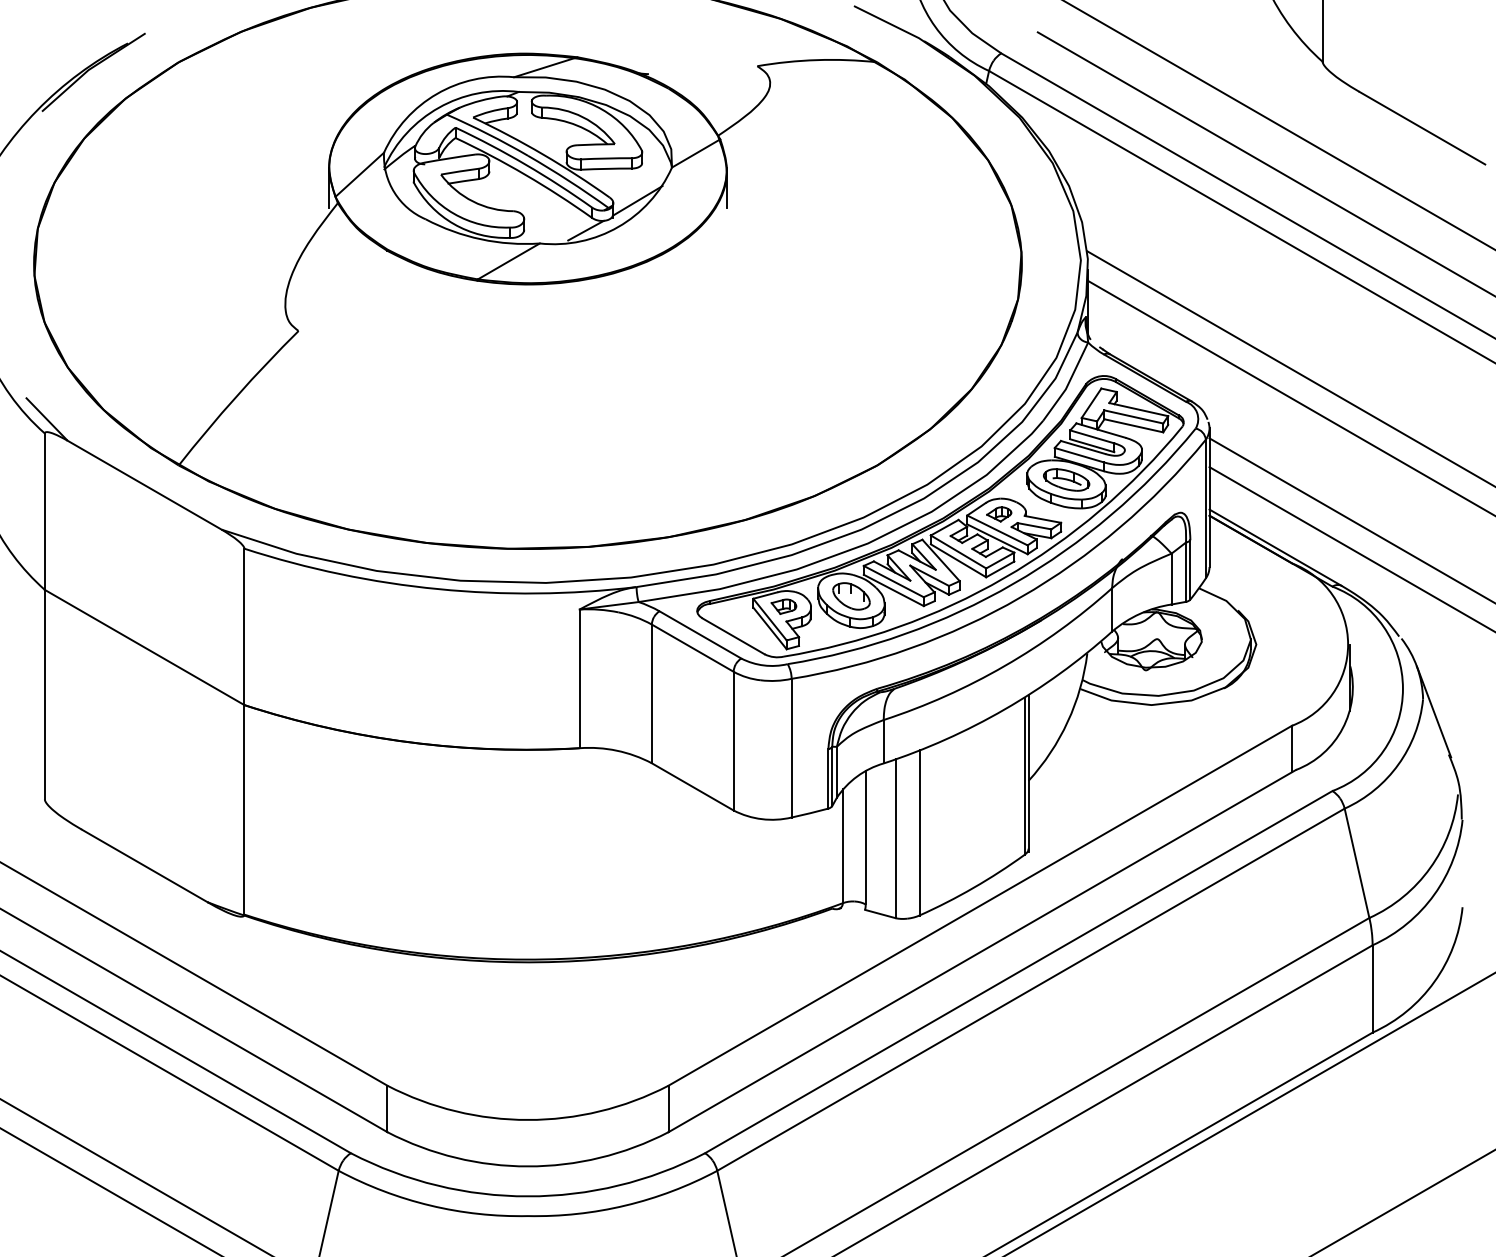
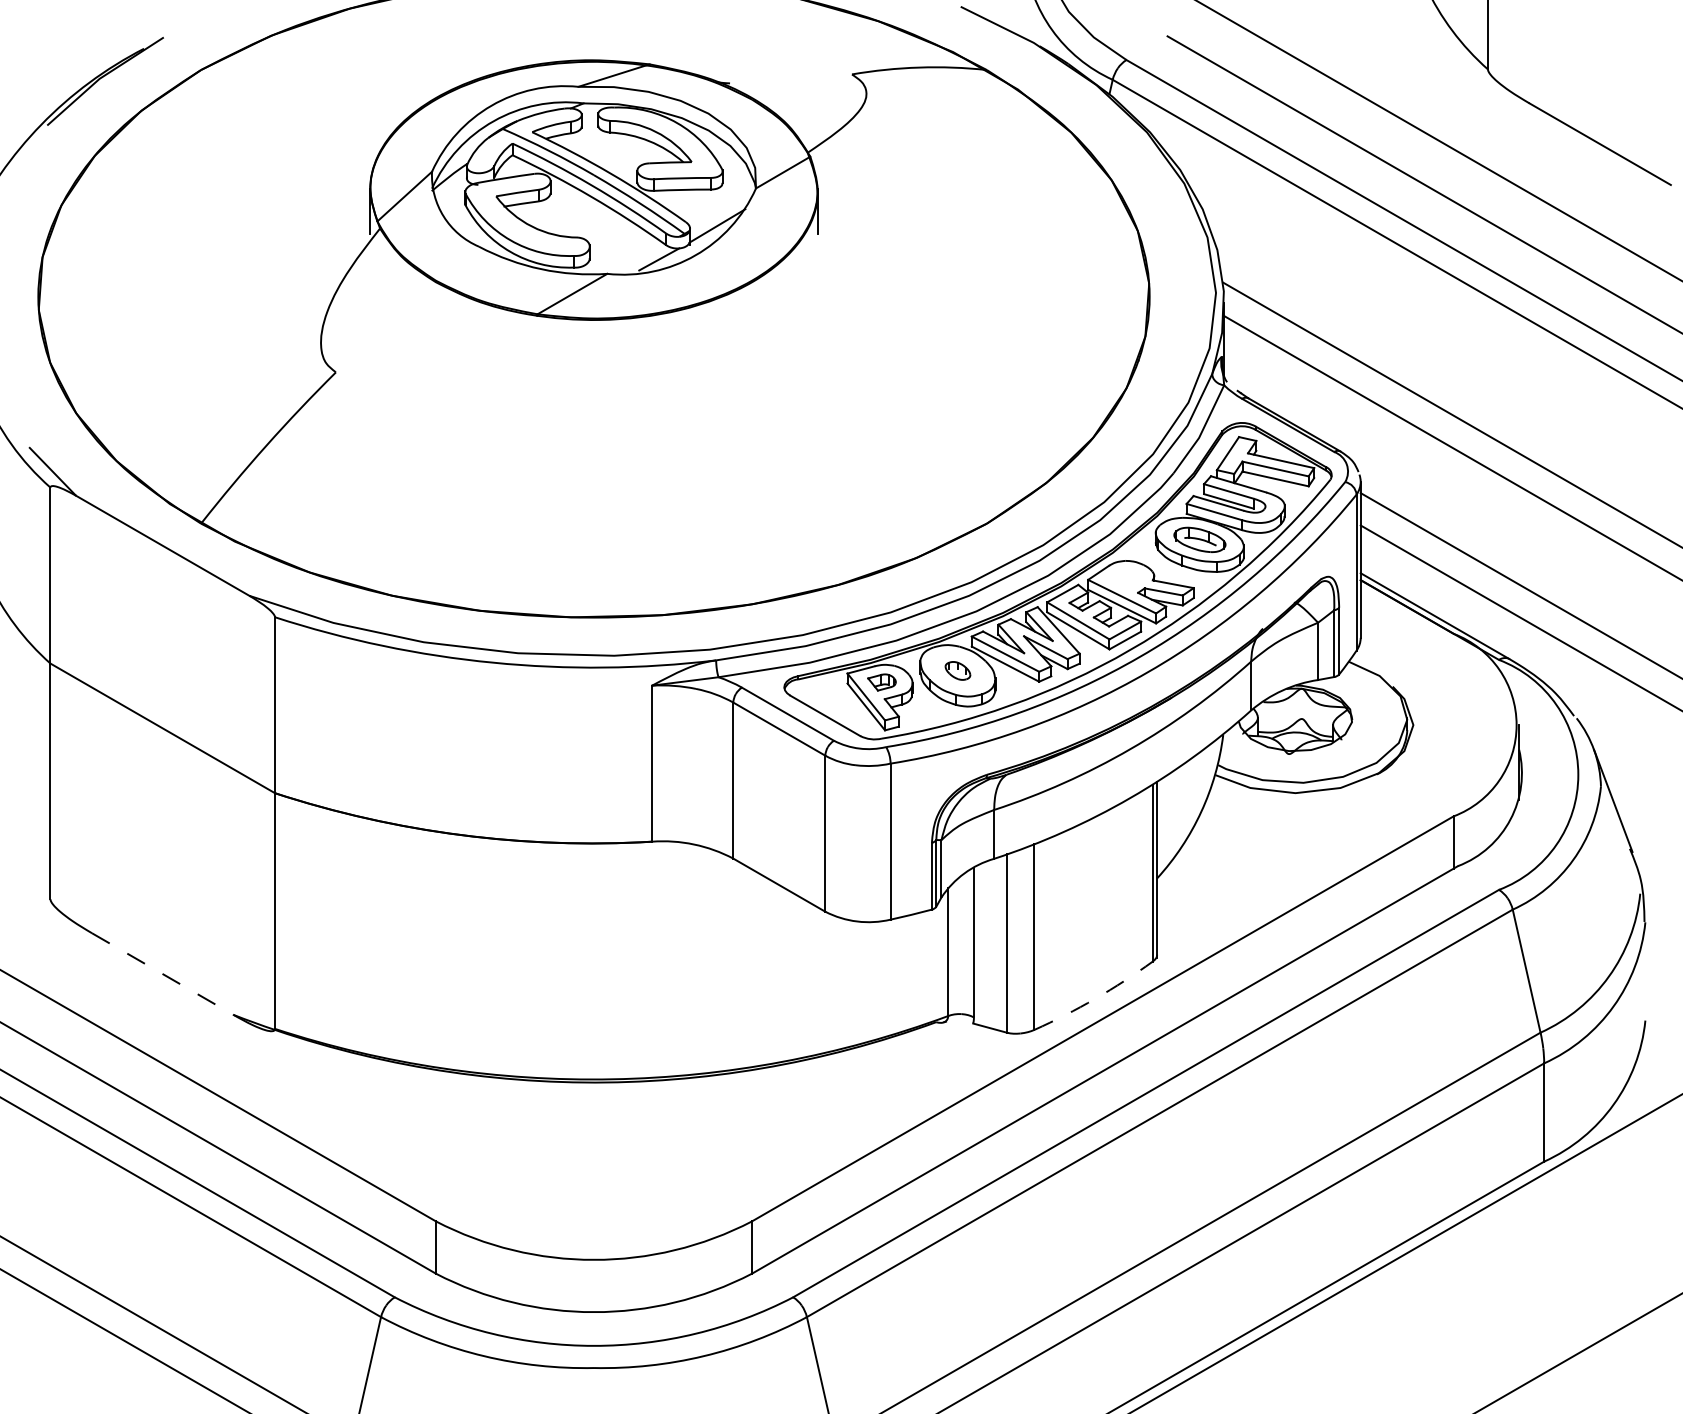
part: (998, 514) -> (1123, 578), removed
part: (851, 596) -> (957, 670), size x0.6
line: (144, 866) -> (162, 974), solid -> dashed
arc: (973, 887) -> (1095, 998), solid -> dashed

